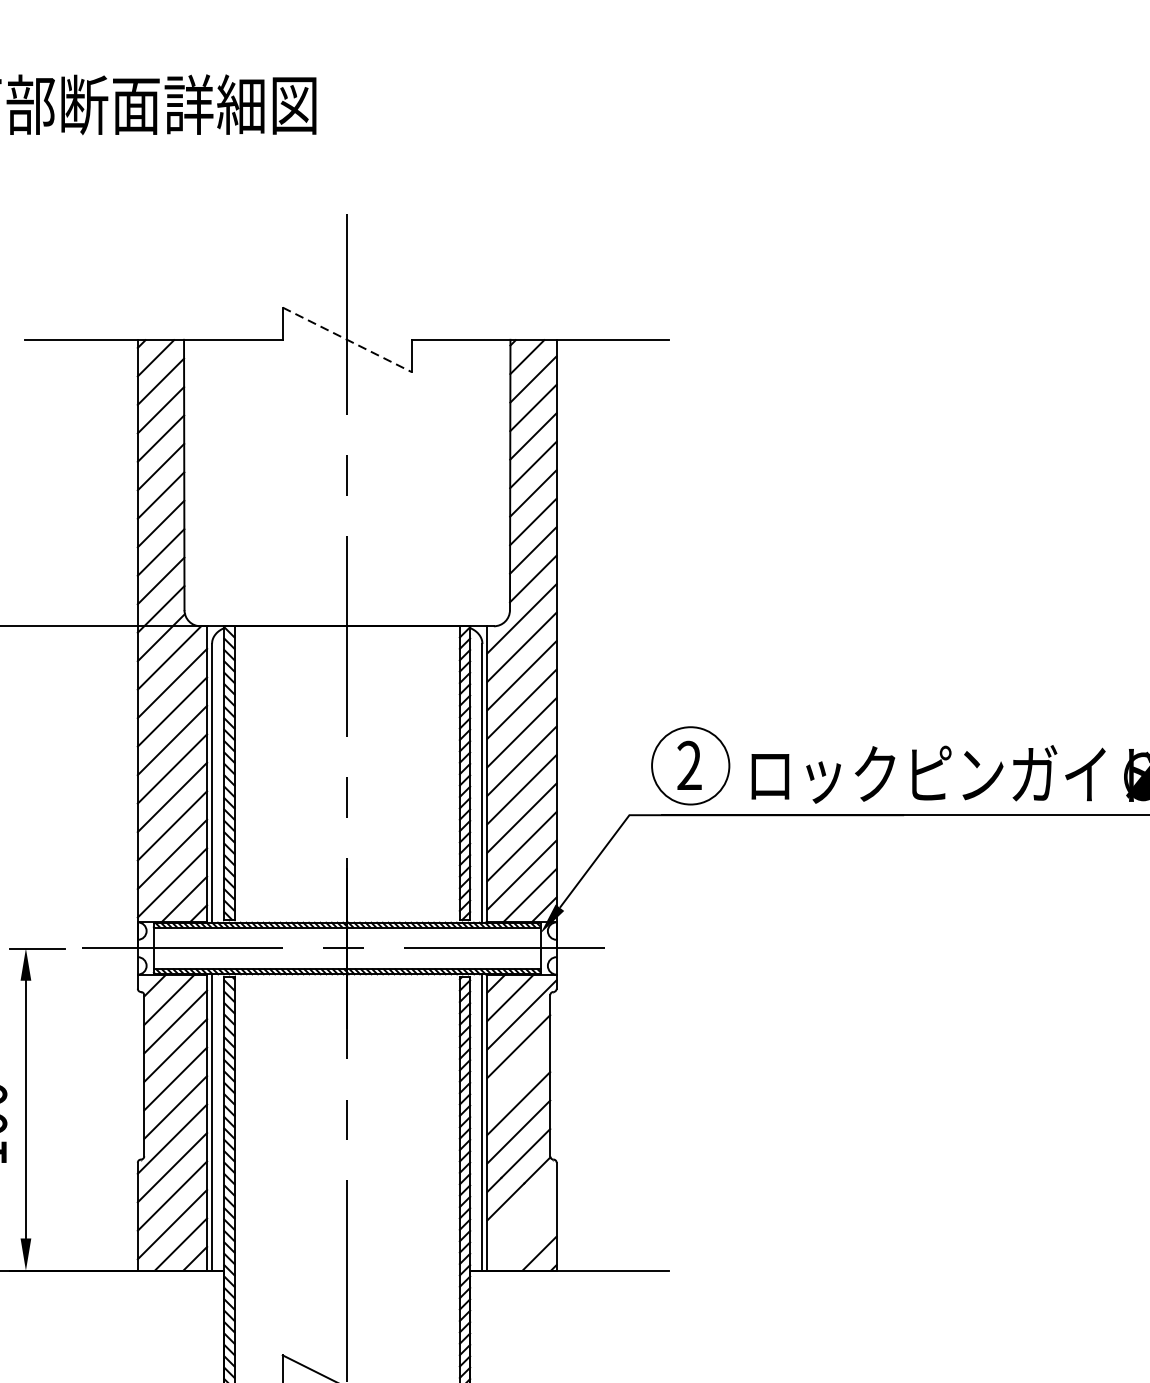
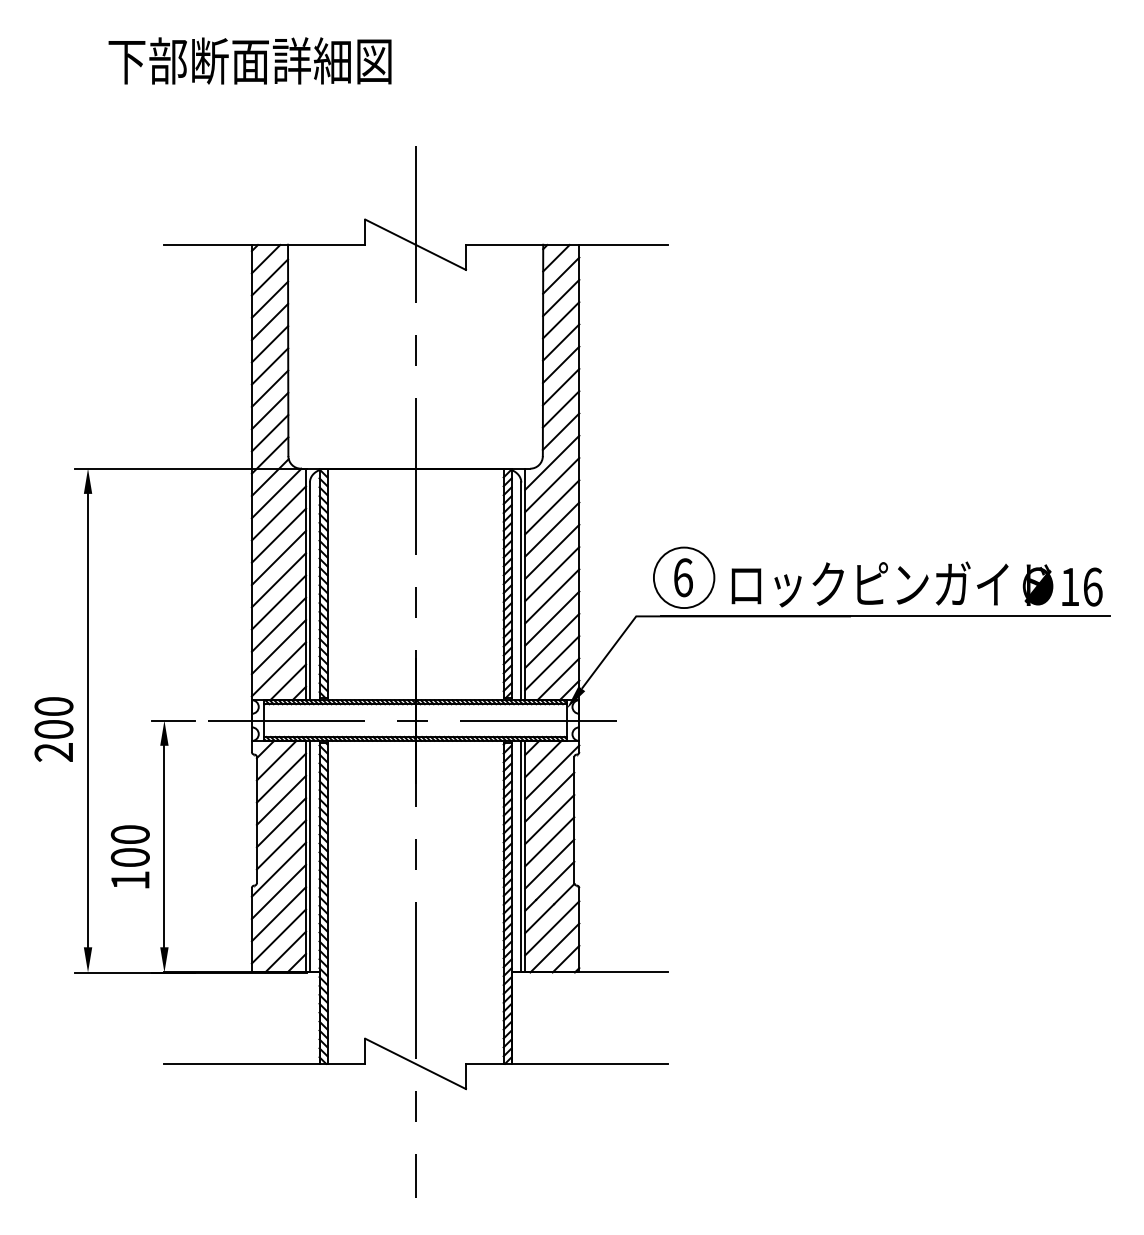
line: (348, 339) -> (416, 244), dashed -> solid
text: (688, 765) -> (682, 577), 2 -> 6
line: (518, 1074) -> (549, 819), added
line: (522, 1214) -> (552, 928), added
line: (524, 1238) -> (554, 947), added

